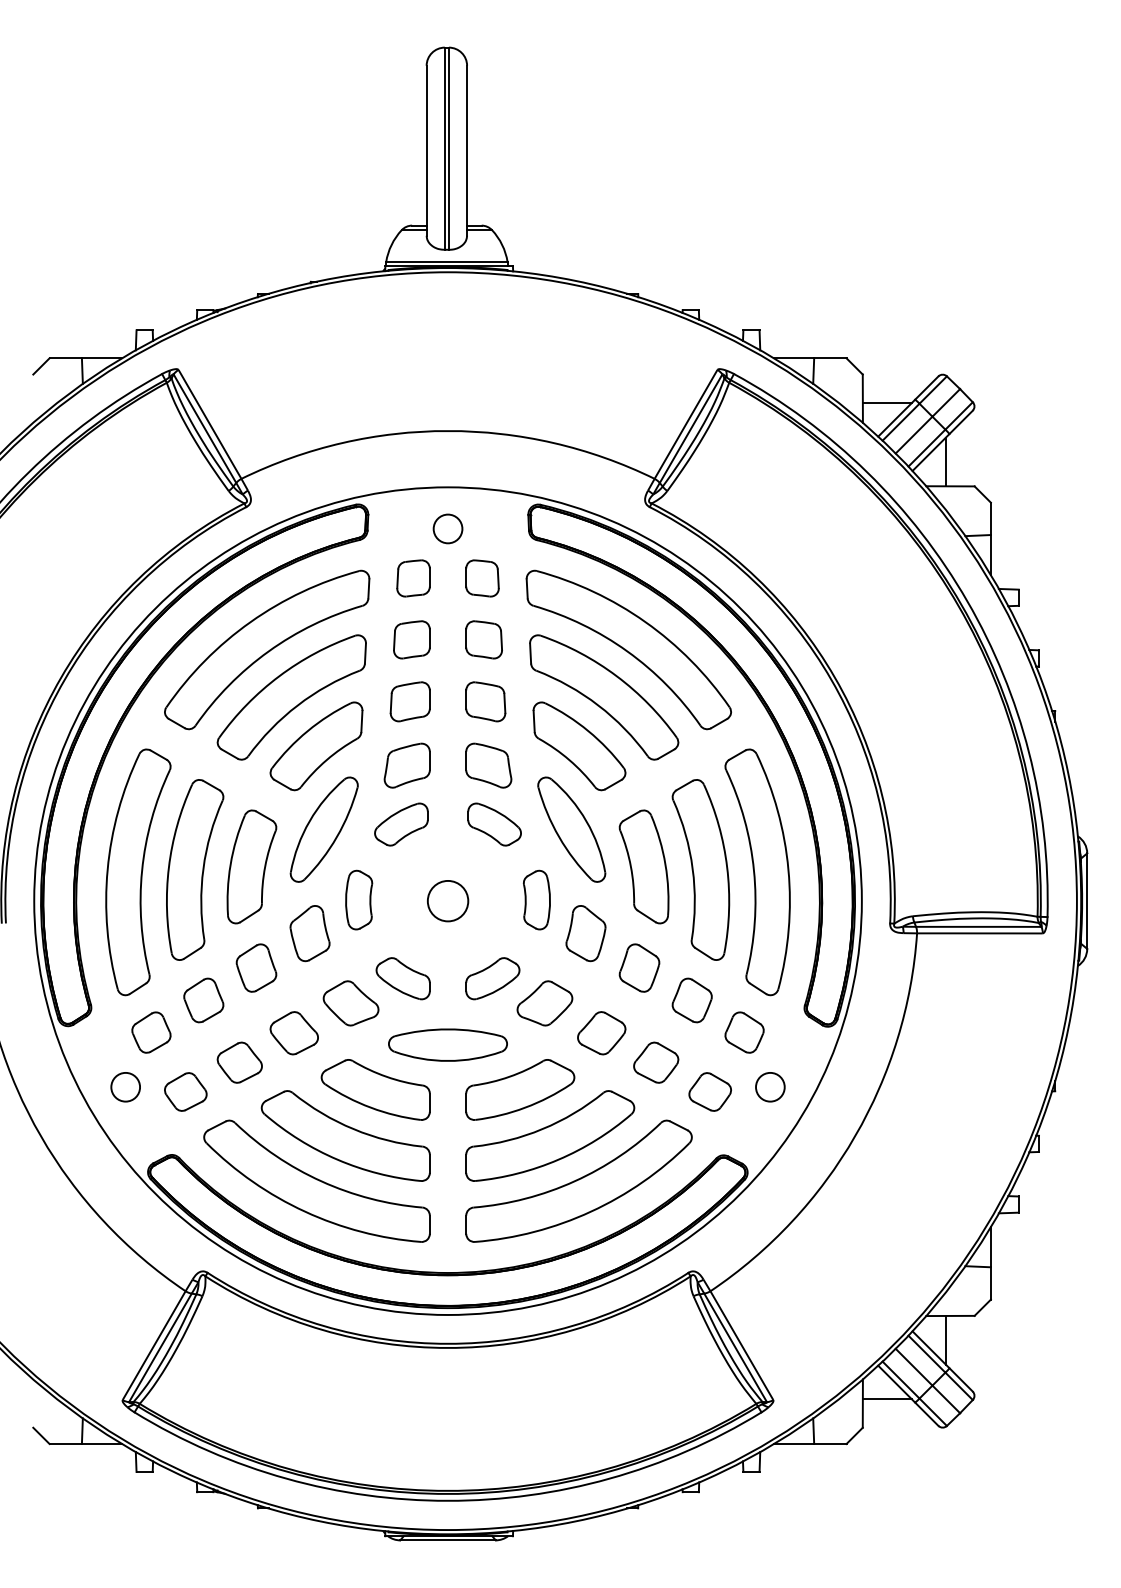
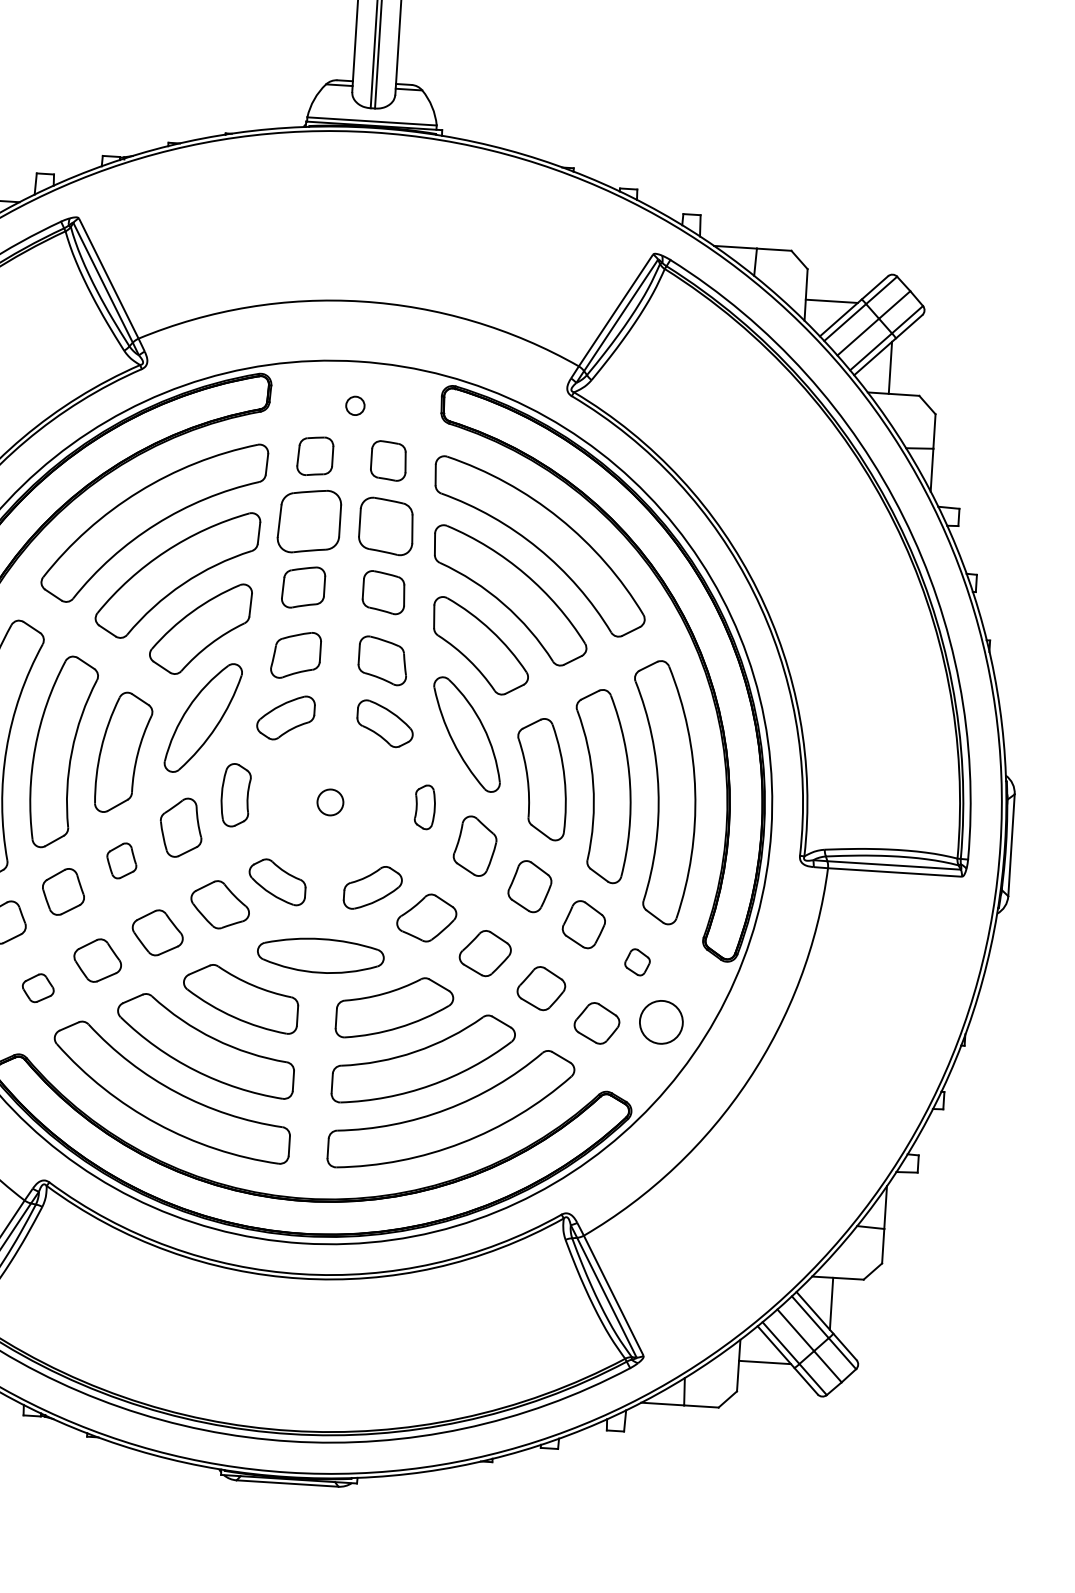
circle: (447, 528) -> (354, 405), size x0.6
part: (411, 639) -> (309, 521), size x1.6
part: (483, 639) -> (385, 526), size x1.4
part: (536, 899) -> (424, 806), size x0.7
circle: (447, 900) -> (329, 801), size x0.6
part: (256, 967) -> (121, 860), size x0.7
part: (744, 1032) -> (637, 962), size x0.6
circle: (770, 1086) -> (661, 1021), size x1.4
part: (185, 1091) -> (37, 987), size x0.7

